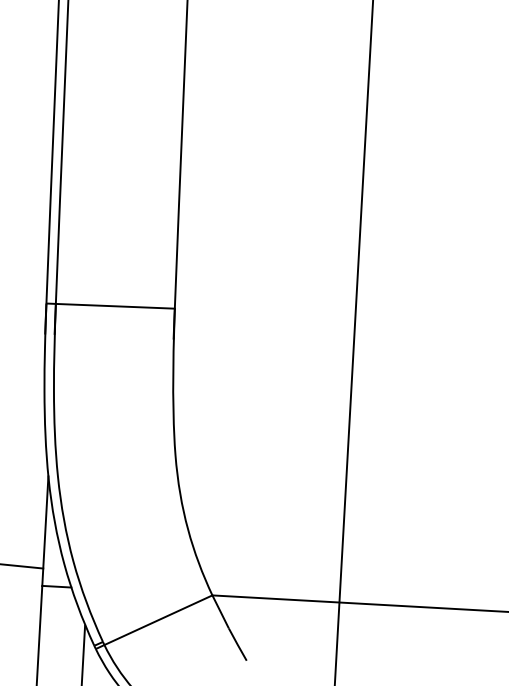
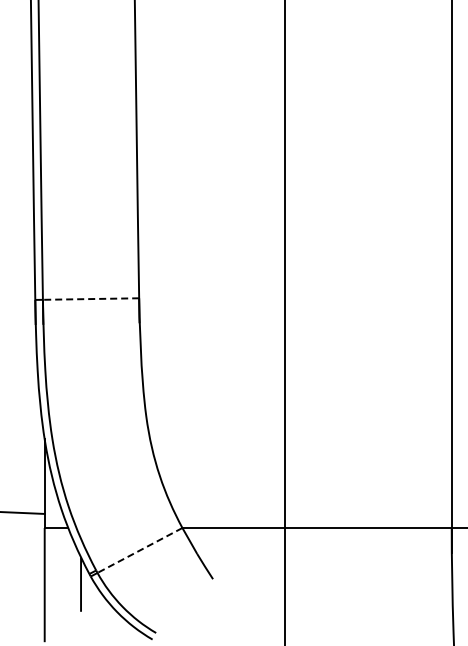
line: (114, 306) -> (90, 299), solid -> dashed
line: (157, 620) -> (139, 550), solid -> dashed

